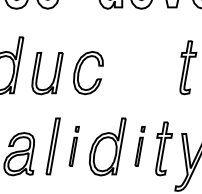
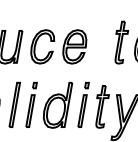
part: (128, 73) -> (74, 47), added
part: (73, 146) -> (30, 105), size x1.43
part: (139, 146) -> (83, 105), size x1.43

